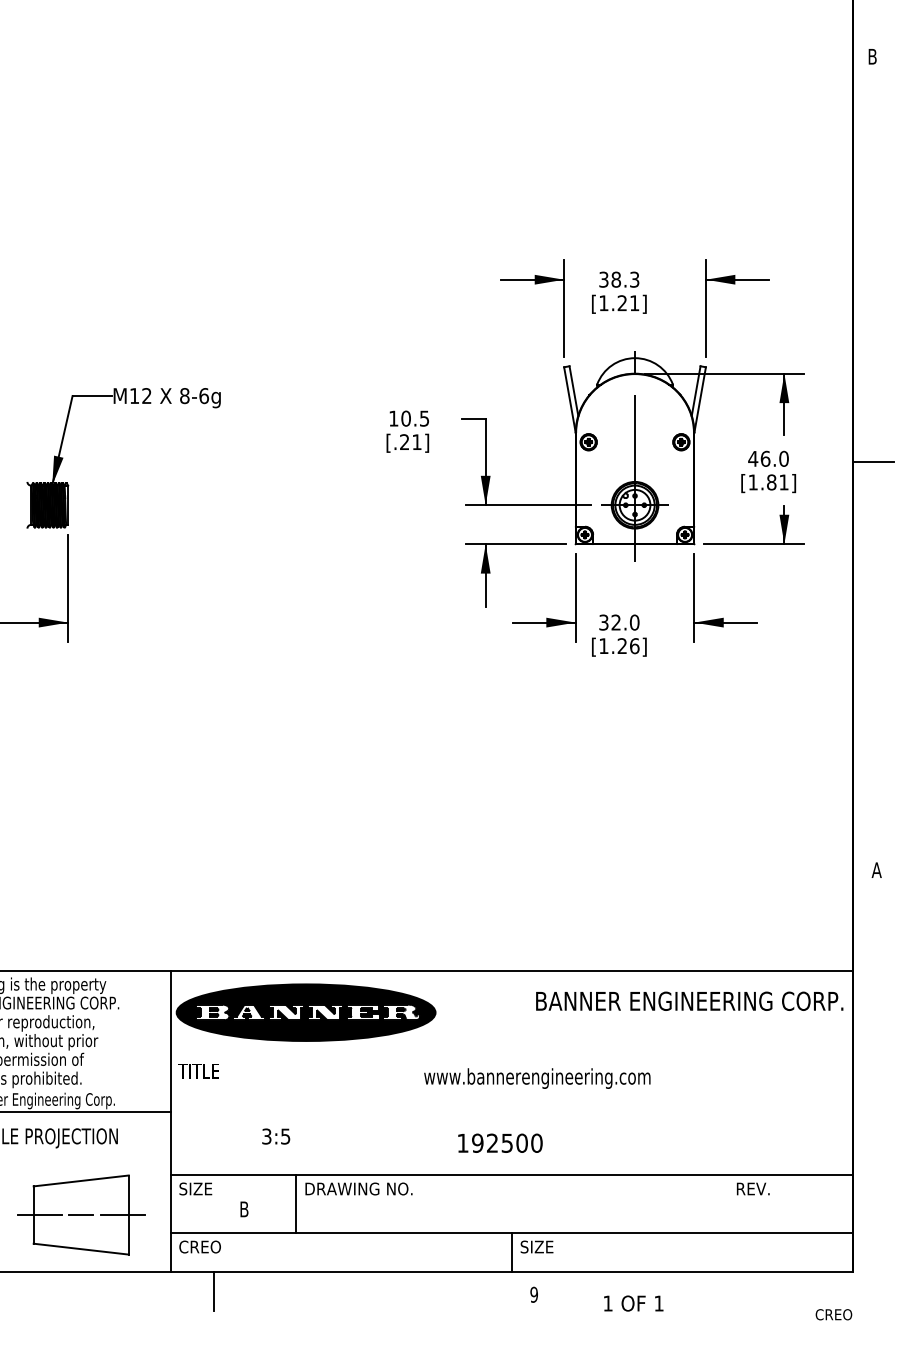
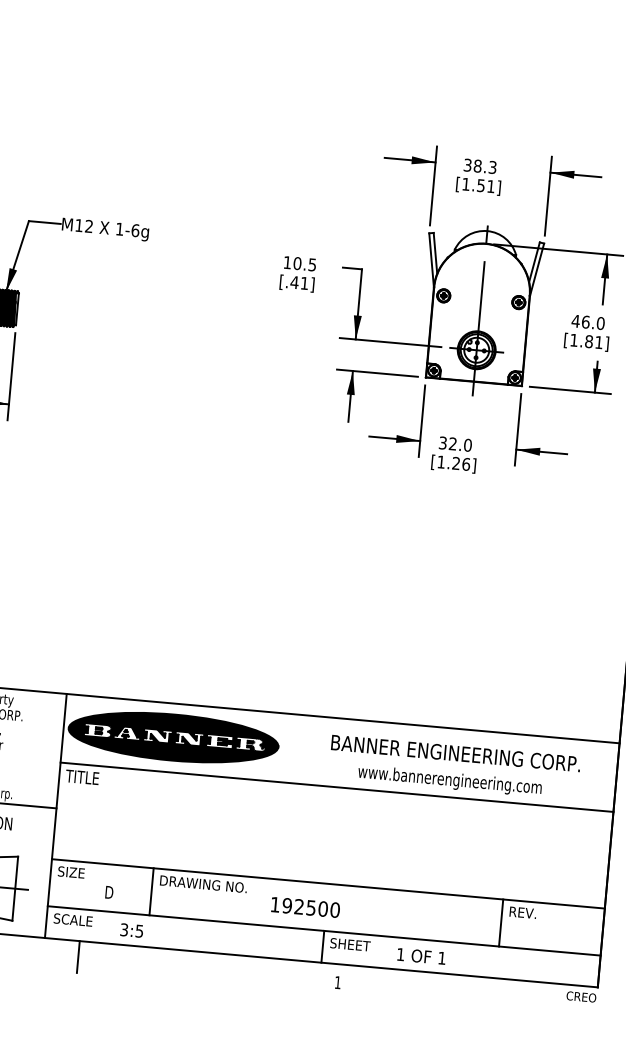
text: (621, 303) -> (480, 185), [1.21] -> [1.51]
text: (184, 396) -> (119, 229), 8-6g -> 1-6g
text: (404, 441) -> (294, 281), [.21] -> [.41]
text: (689, 1000) -> (455, 752), moved
line: (511, 1055) -> (336, 787), added
text: (537, 1078) -> (450, 780), moved
text: (276, 1136) -> (132, 930), moved
text: (500, 1142) -> (305, 906), moved
line: (727, 1203) -> (501, 922), added
text: (244, 1209) -> (109, 892), B -> D
text: (202, 1246) -> (72, 919), CREO -> SCALE
text: (551, 1246) -> (355, 944), SIZE -> SHEET
text: (533, 1294) -> (337, 982), 9 -> 1
text: (633, 1303) -> (421, 956), moved
text: (833, 1314) -> (581, 996), moved

